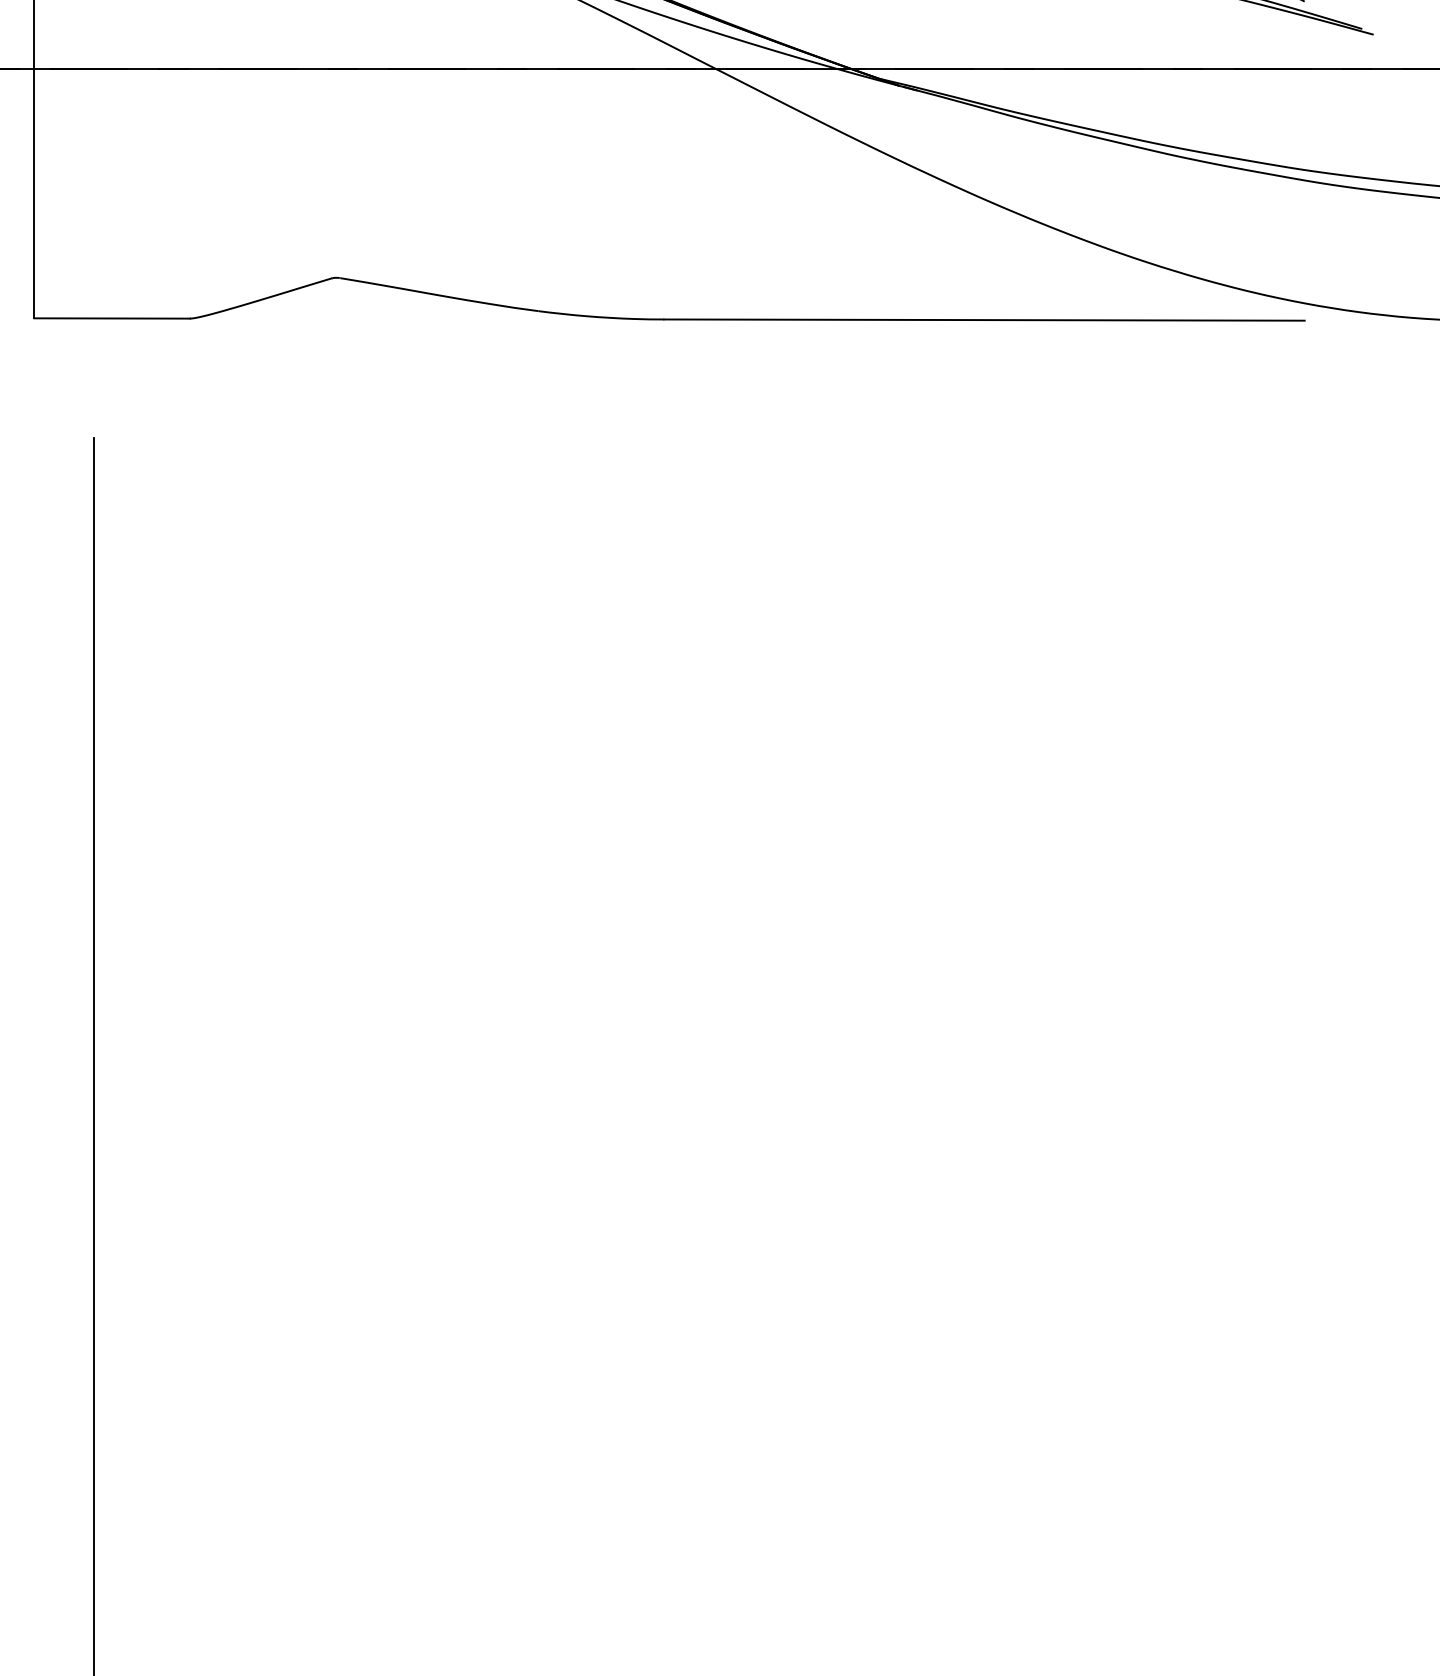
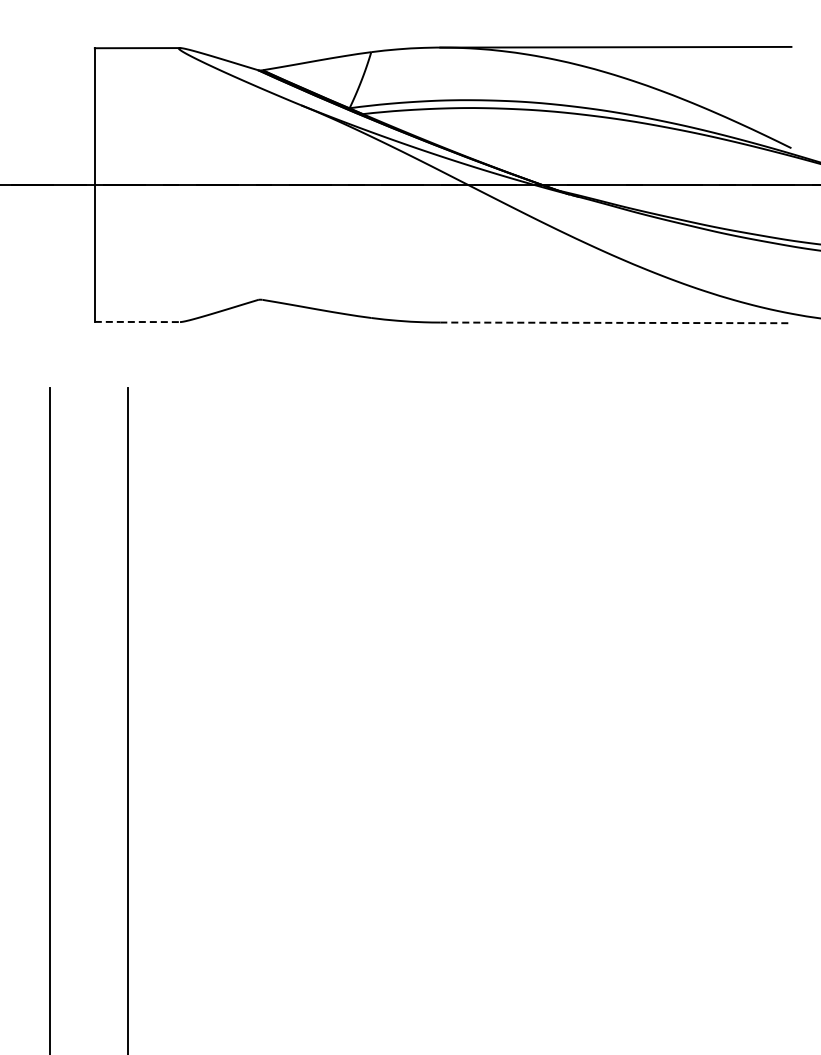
line: (112, 319) -> (137, 322), solid -> dashed
line: (983, 319) -> (615, 322), solid -> dashed

